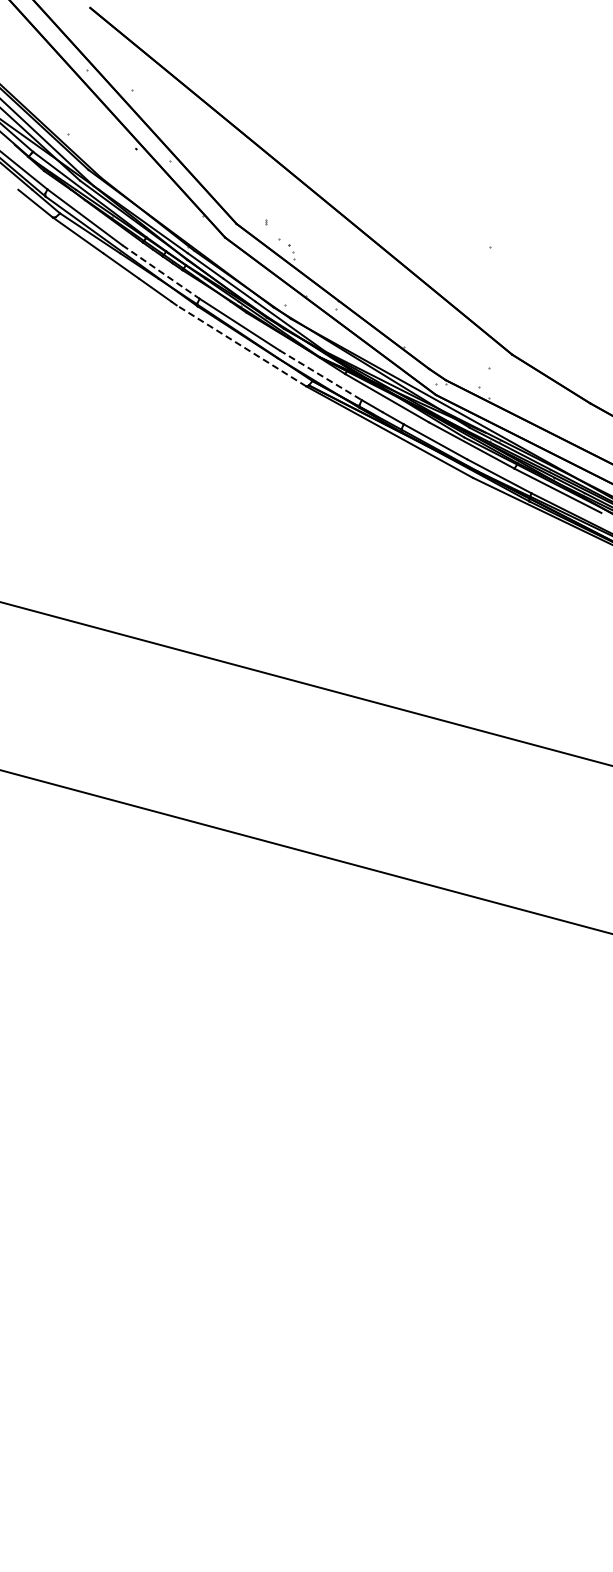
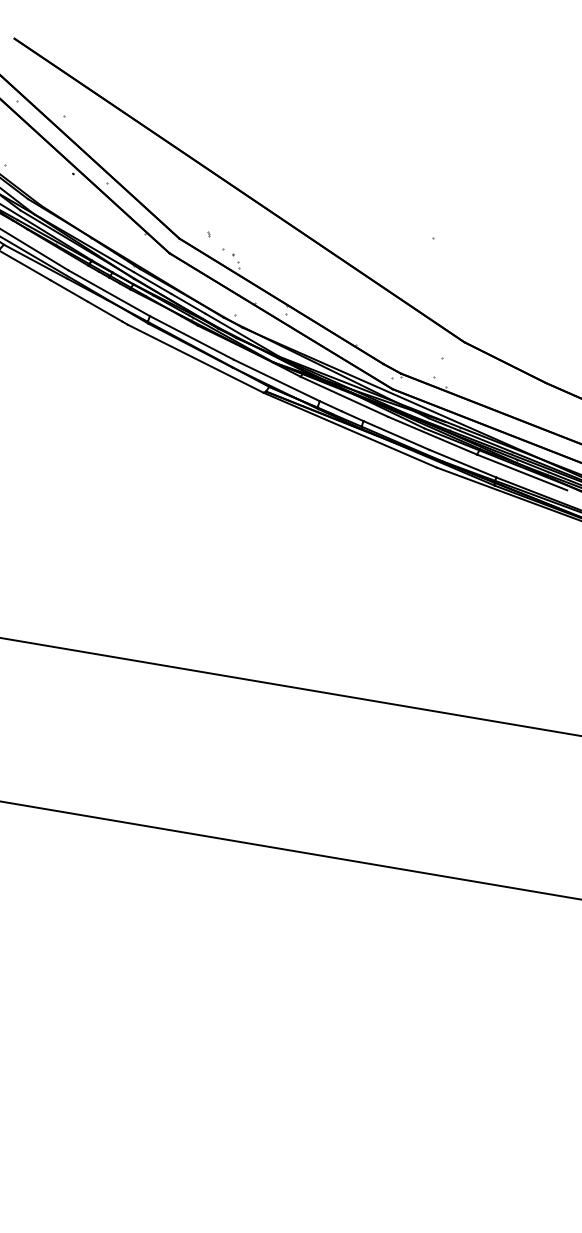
line: (161, 272) -> (109, 293), dashed -> solid
line: (241, 345) -> (195, 358), dashed -> solid
line: (321, 375) -> (277, 380), dashed -> solid

